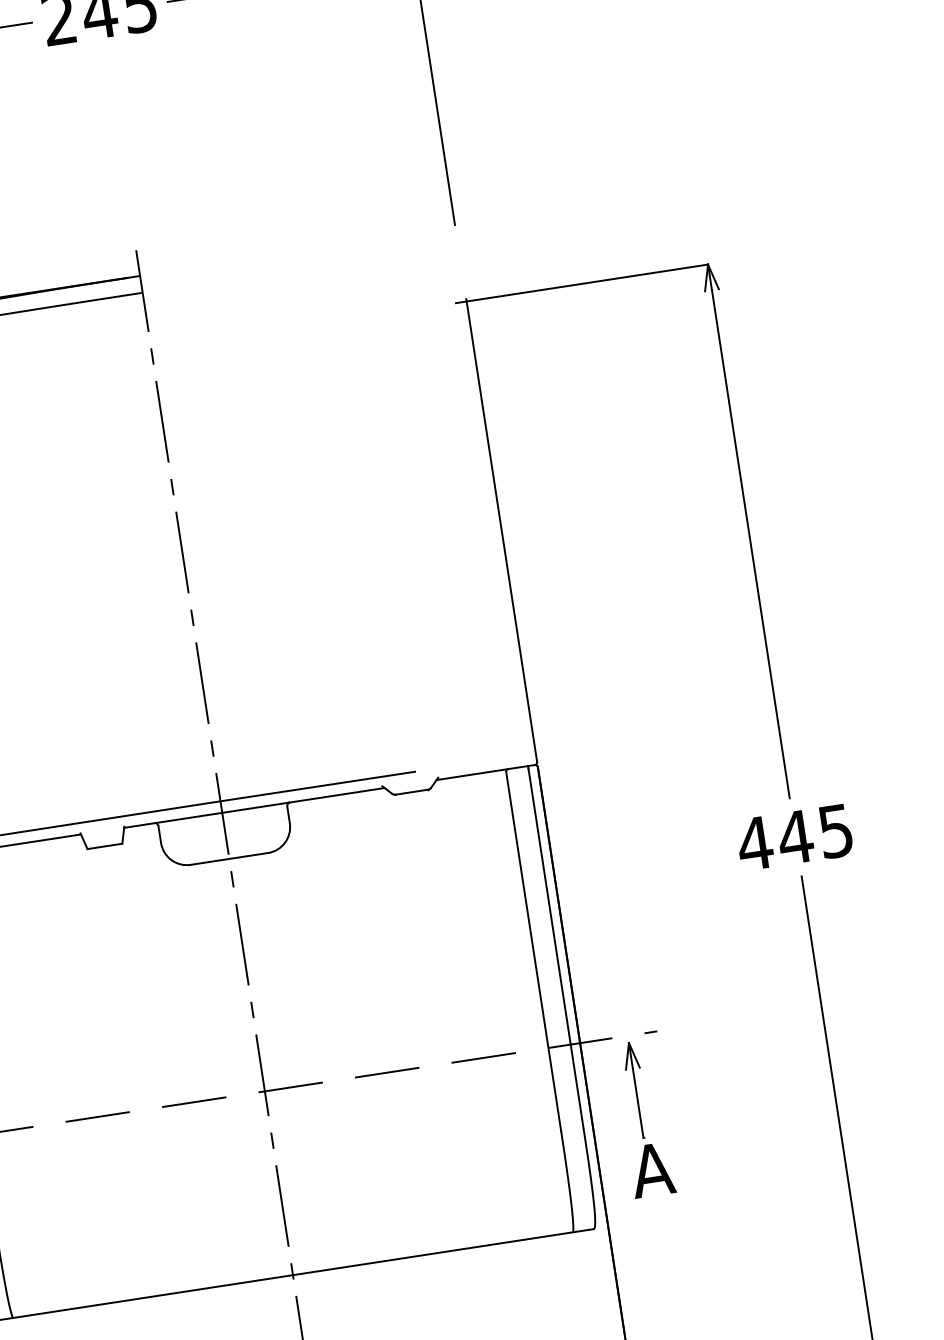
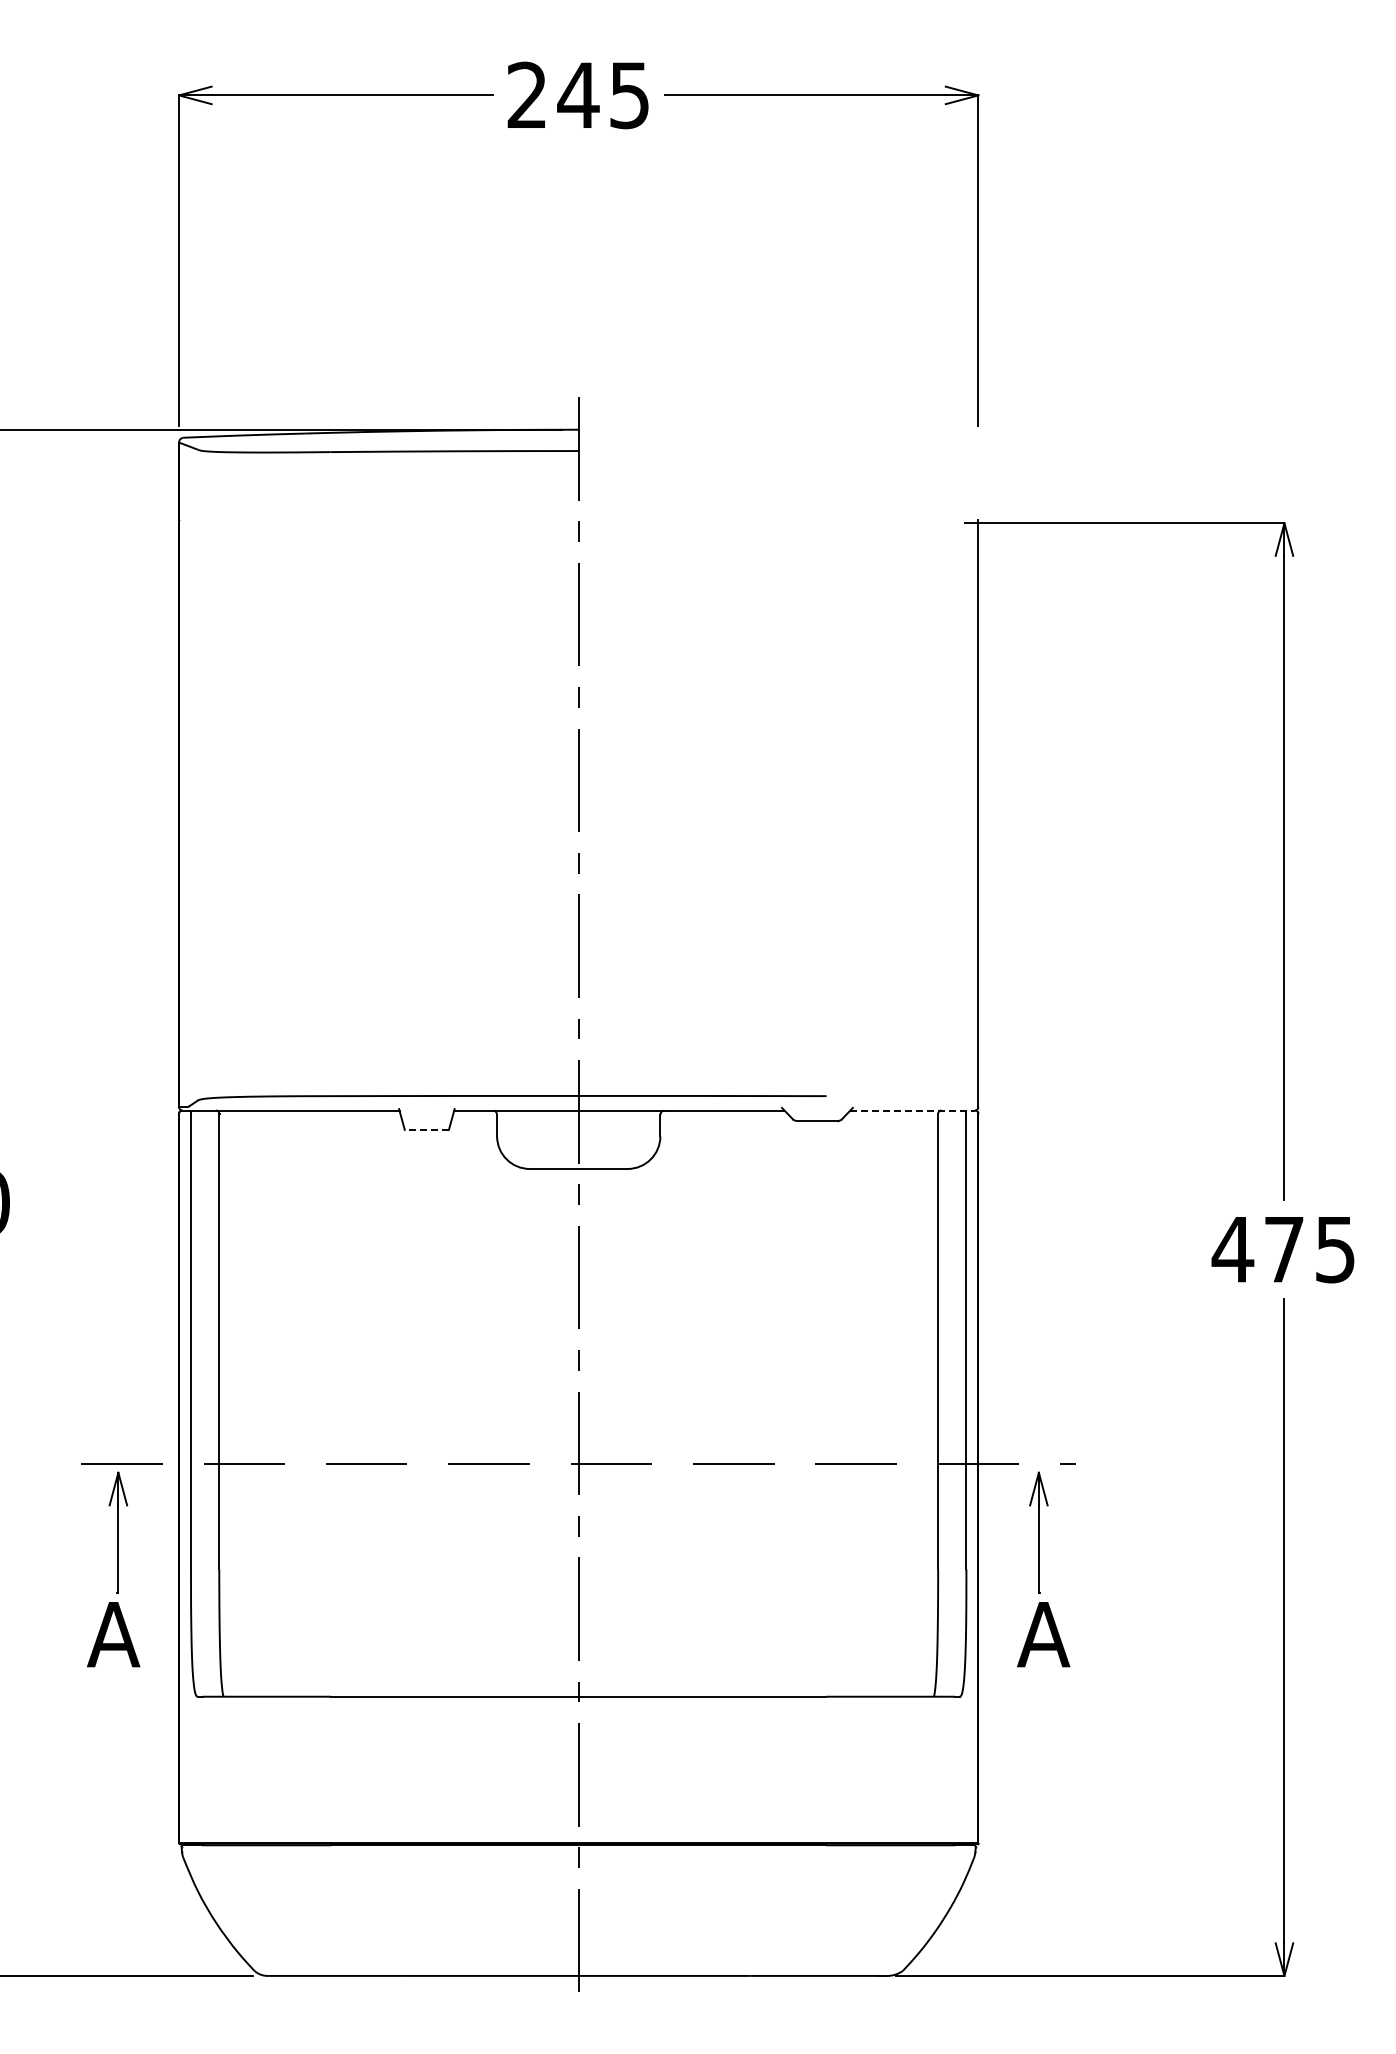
line: (486, 772) -> (913, 1110), solid -> dashed
text: (794, 837) -> (1283, 1249), 445 -> 475
line: (104, 846) -> (426, 1129), solid -> dashed

